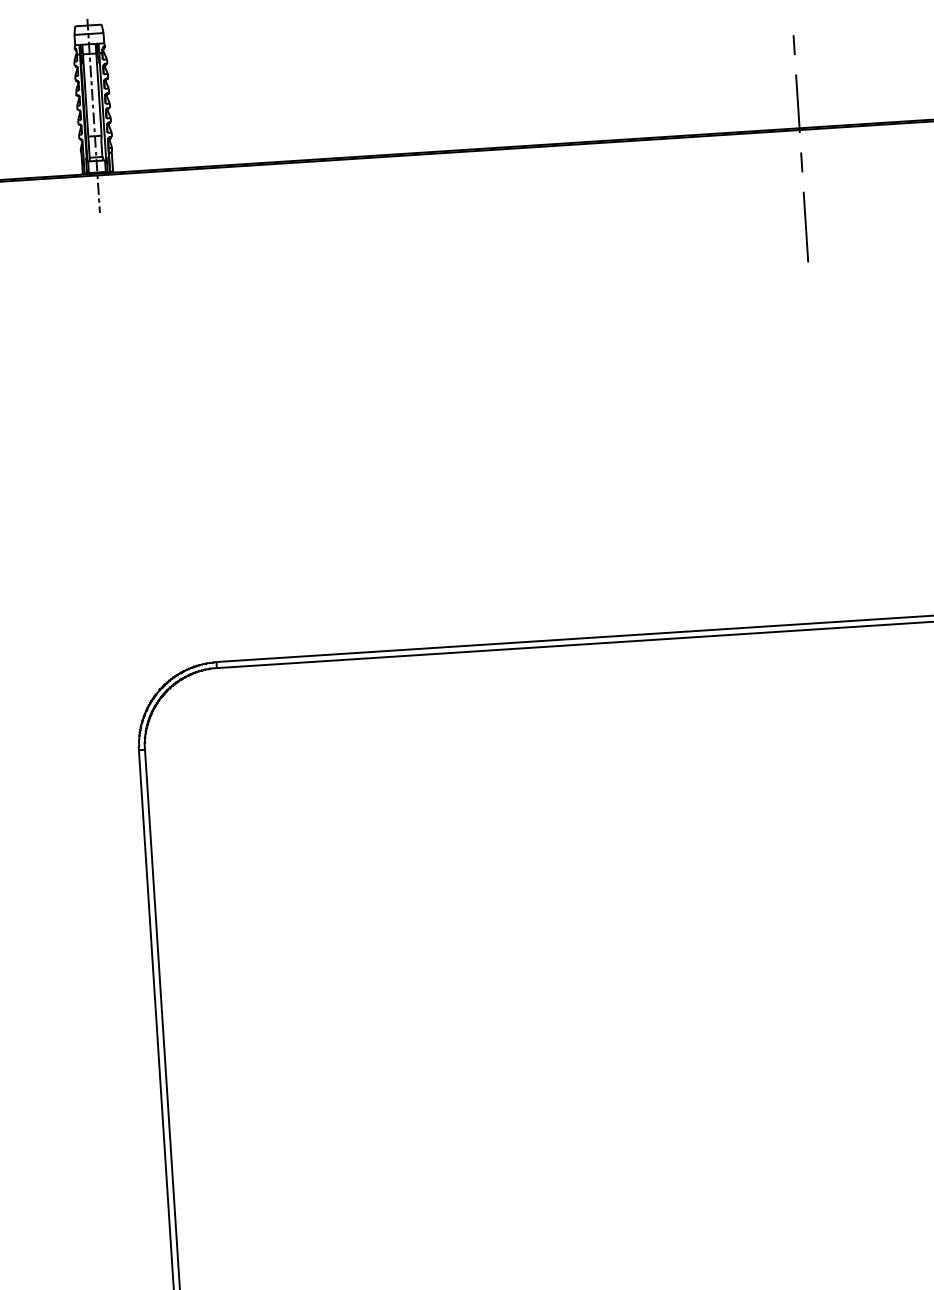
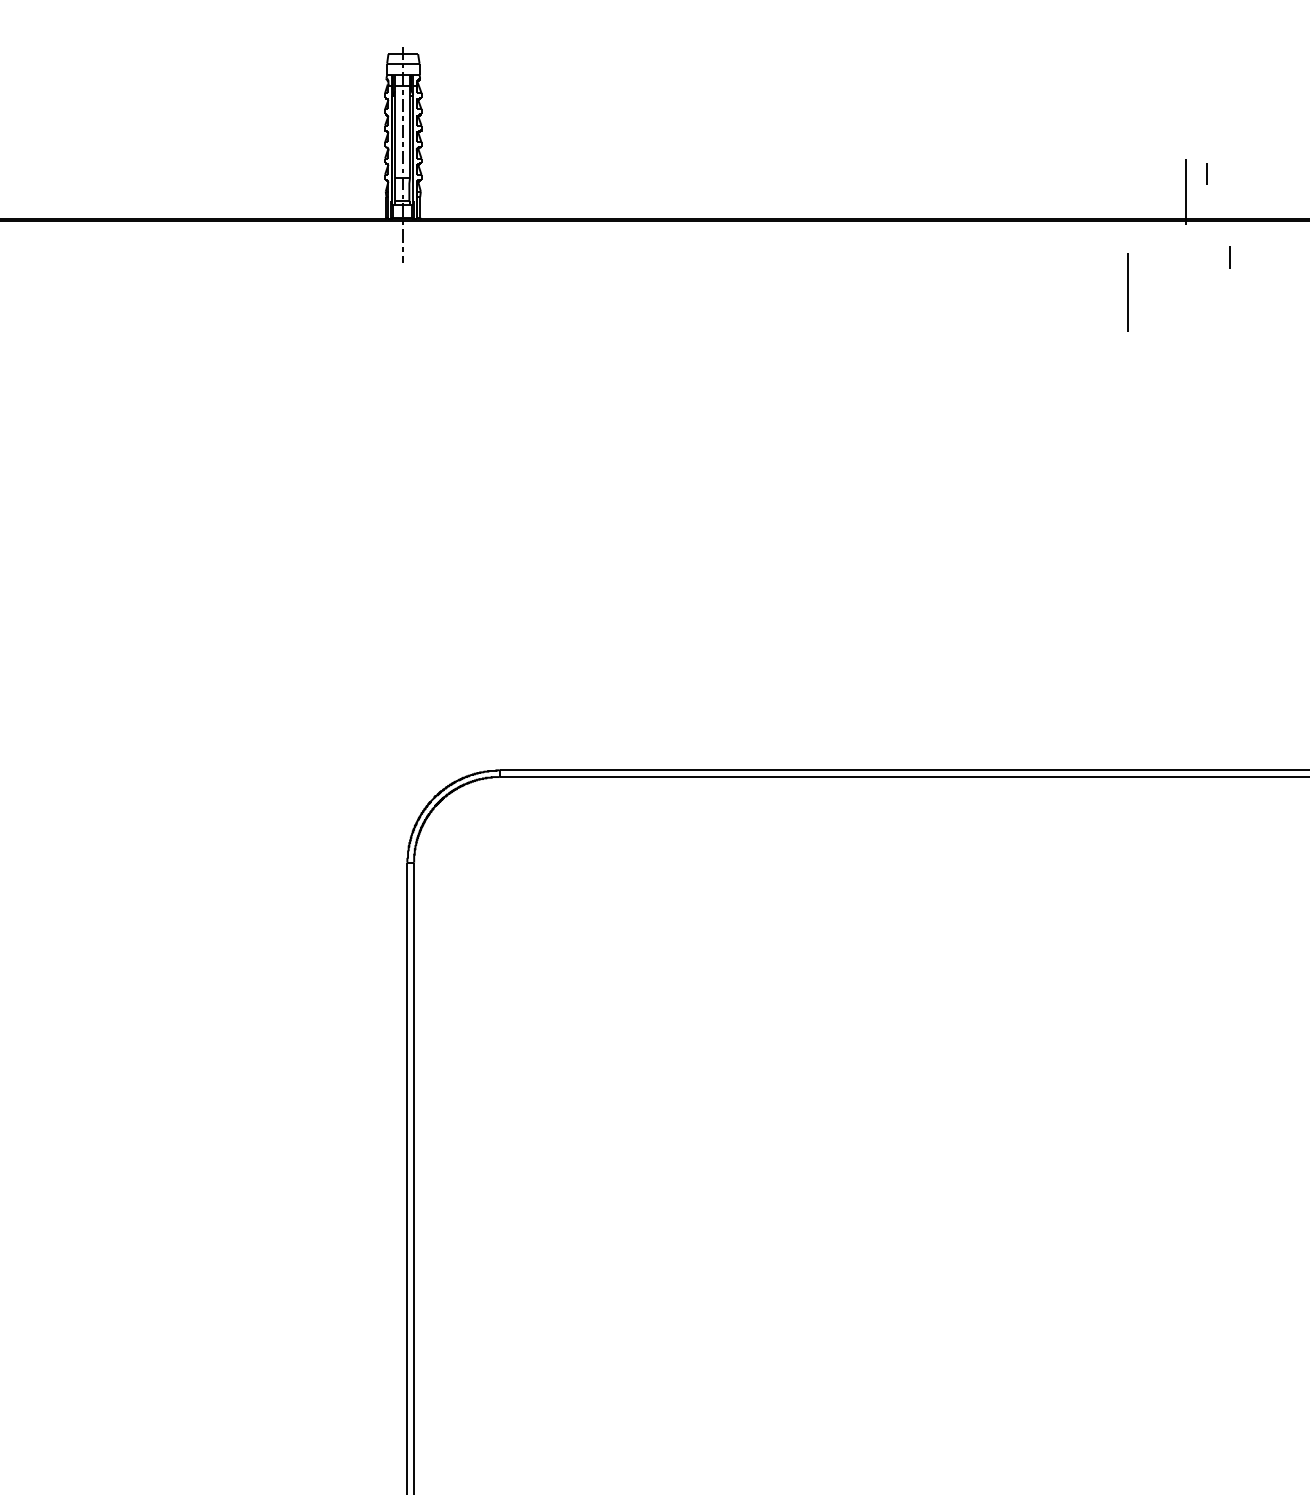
line: (793, 45) -> (1206, 173), moved
line: (801, 162) -> (1229, 257), moved
line: (805, 227) -> (1127, 292), moved

